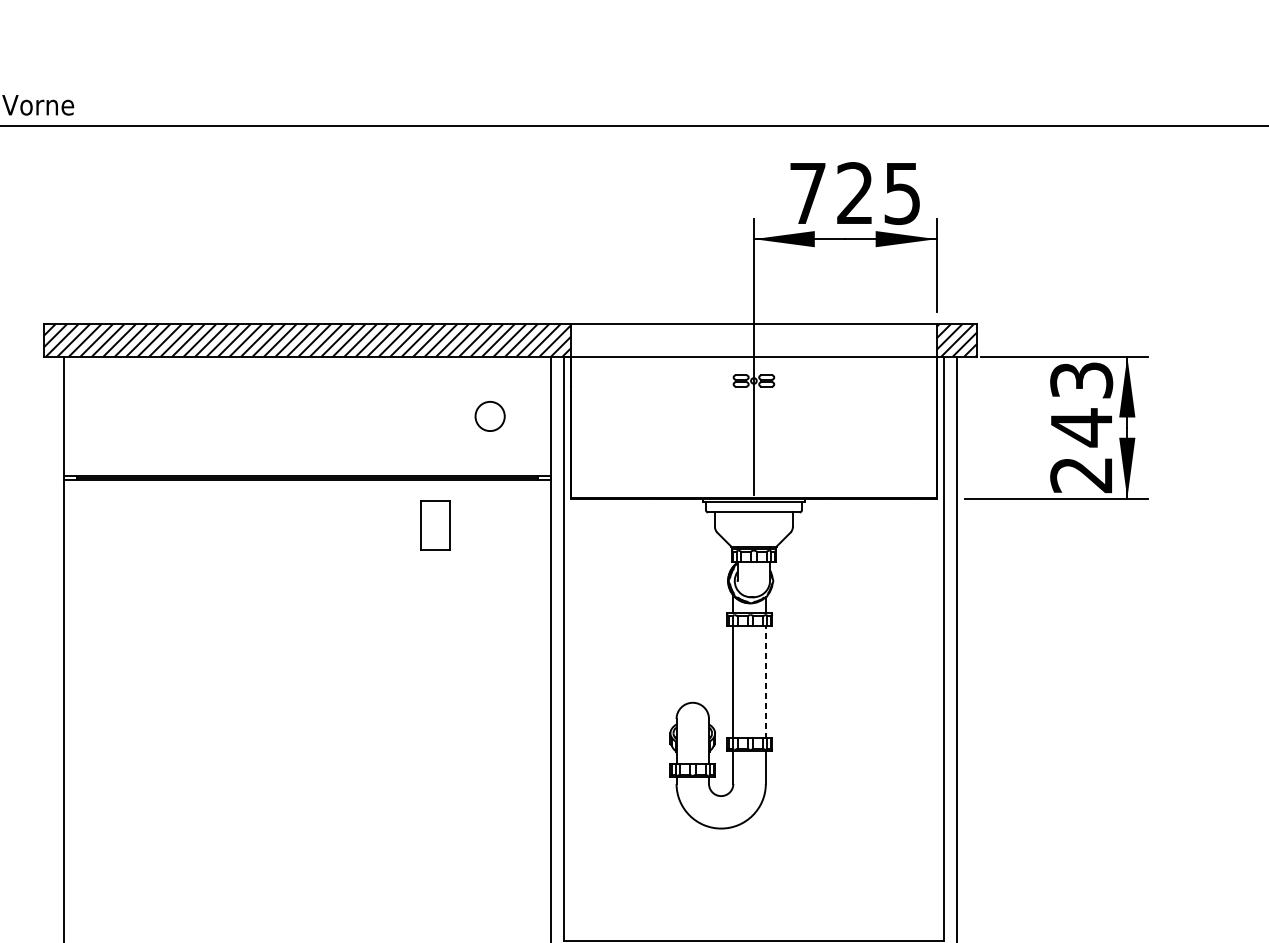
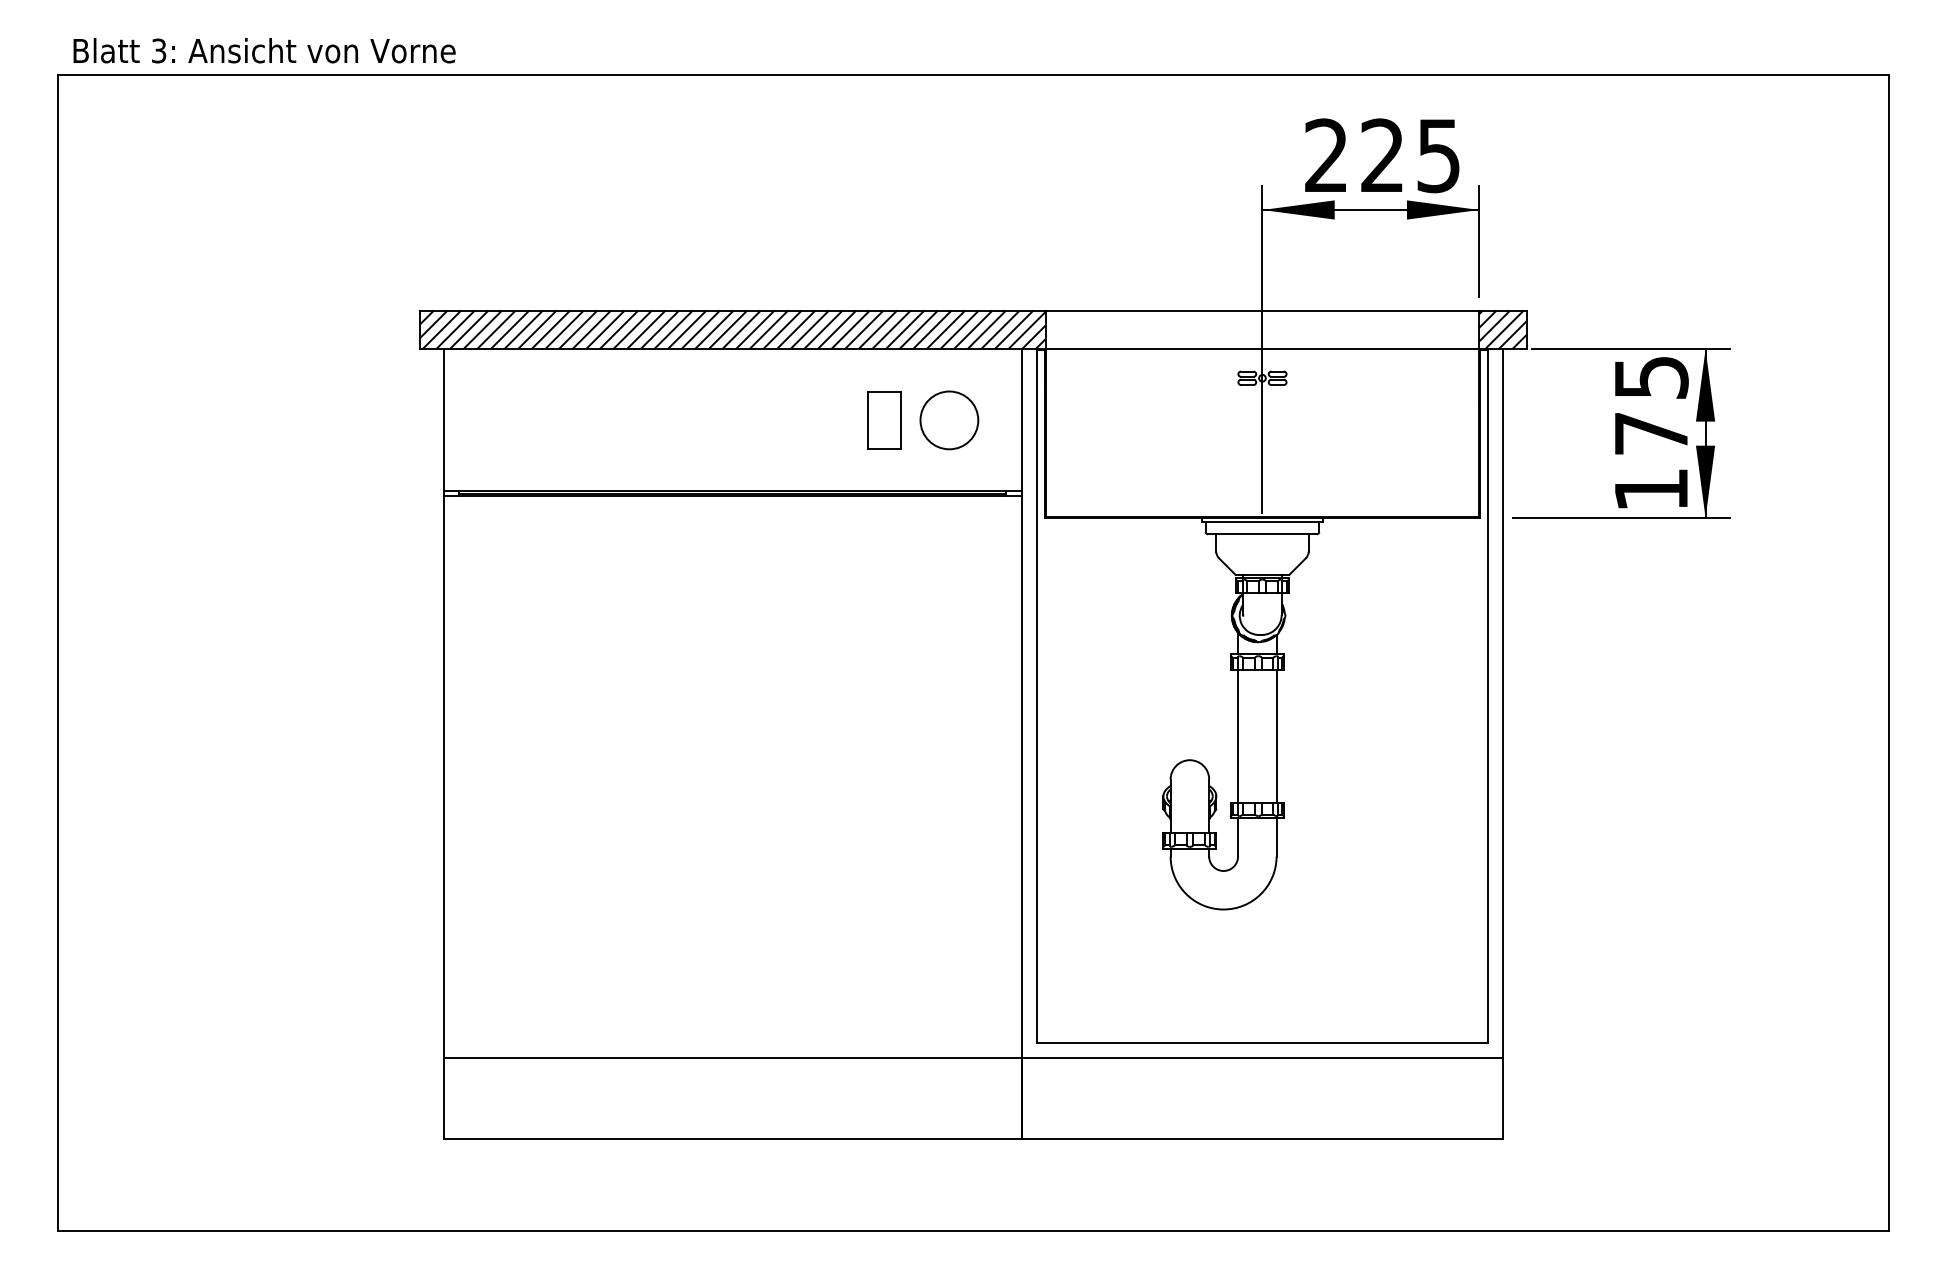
text: (807, 192) -> (1326, 154), 725 -> 225
circle: (490, 416) -> (949, 420), size x1.67
text: (1081, 427) -> (1651, 433), 243 -> 175
part: (435, 525) -> (884, 420), moved
line: (765, 681) -> (1276, 735), dashed -> solid

